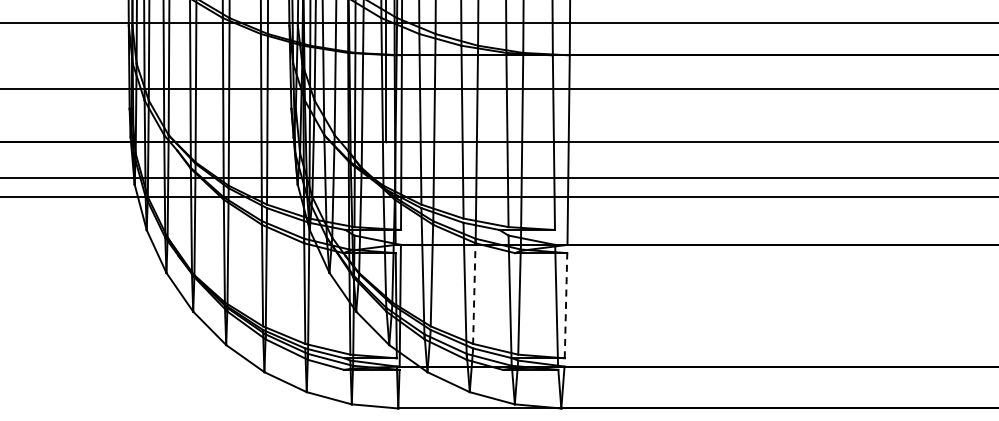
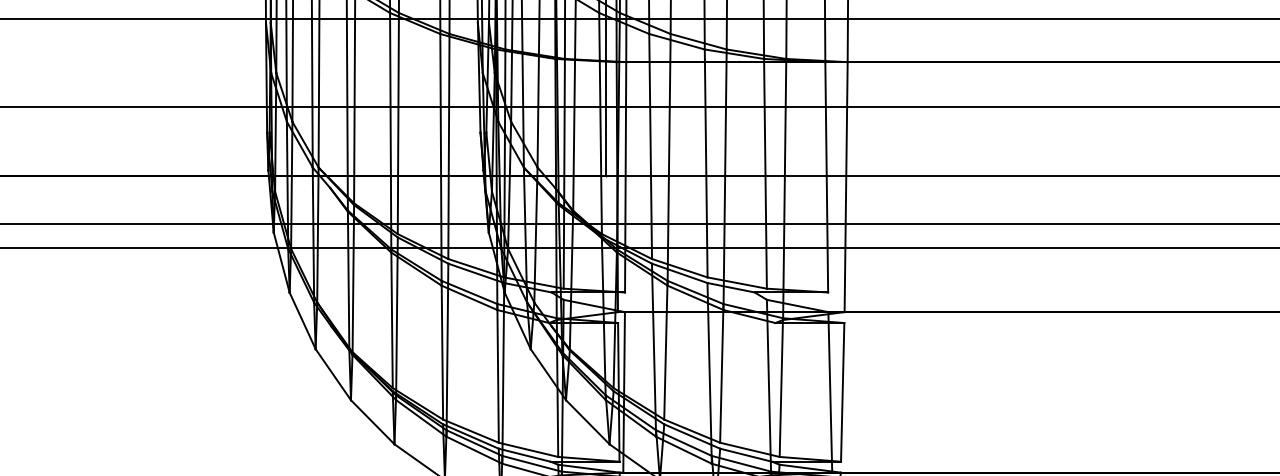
line: (474, 291) -> (721, 373), dashed -> solid
line: (566, 305) -> (843, 392), dashed -> solid

